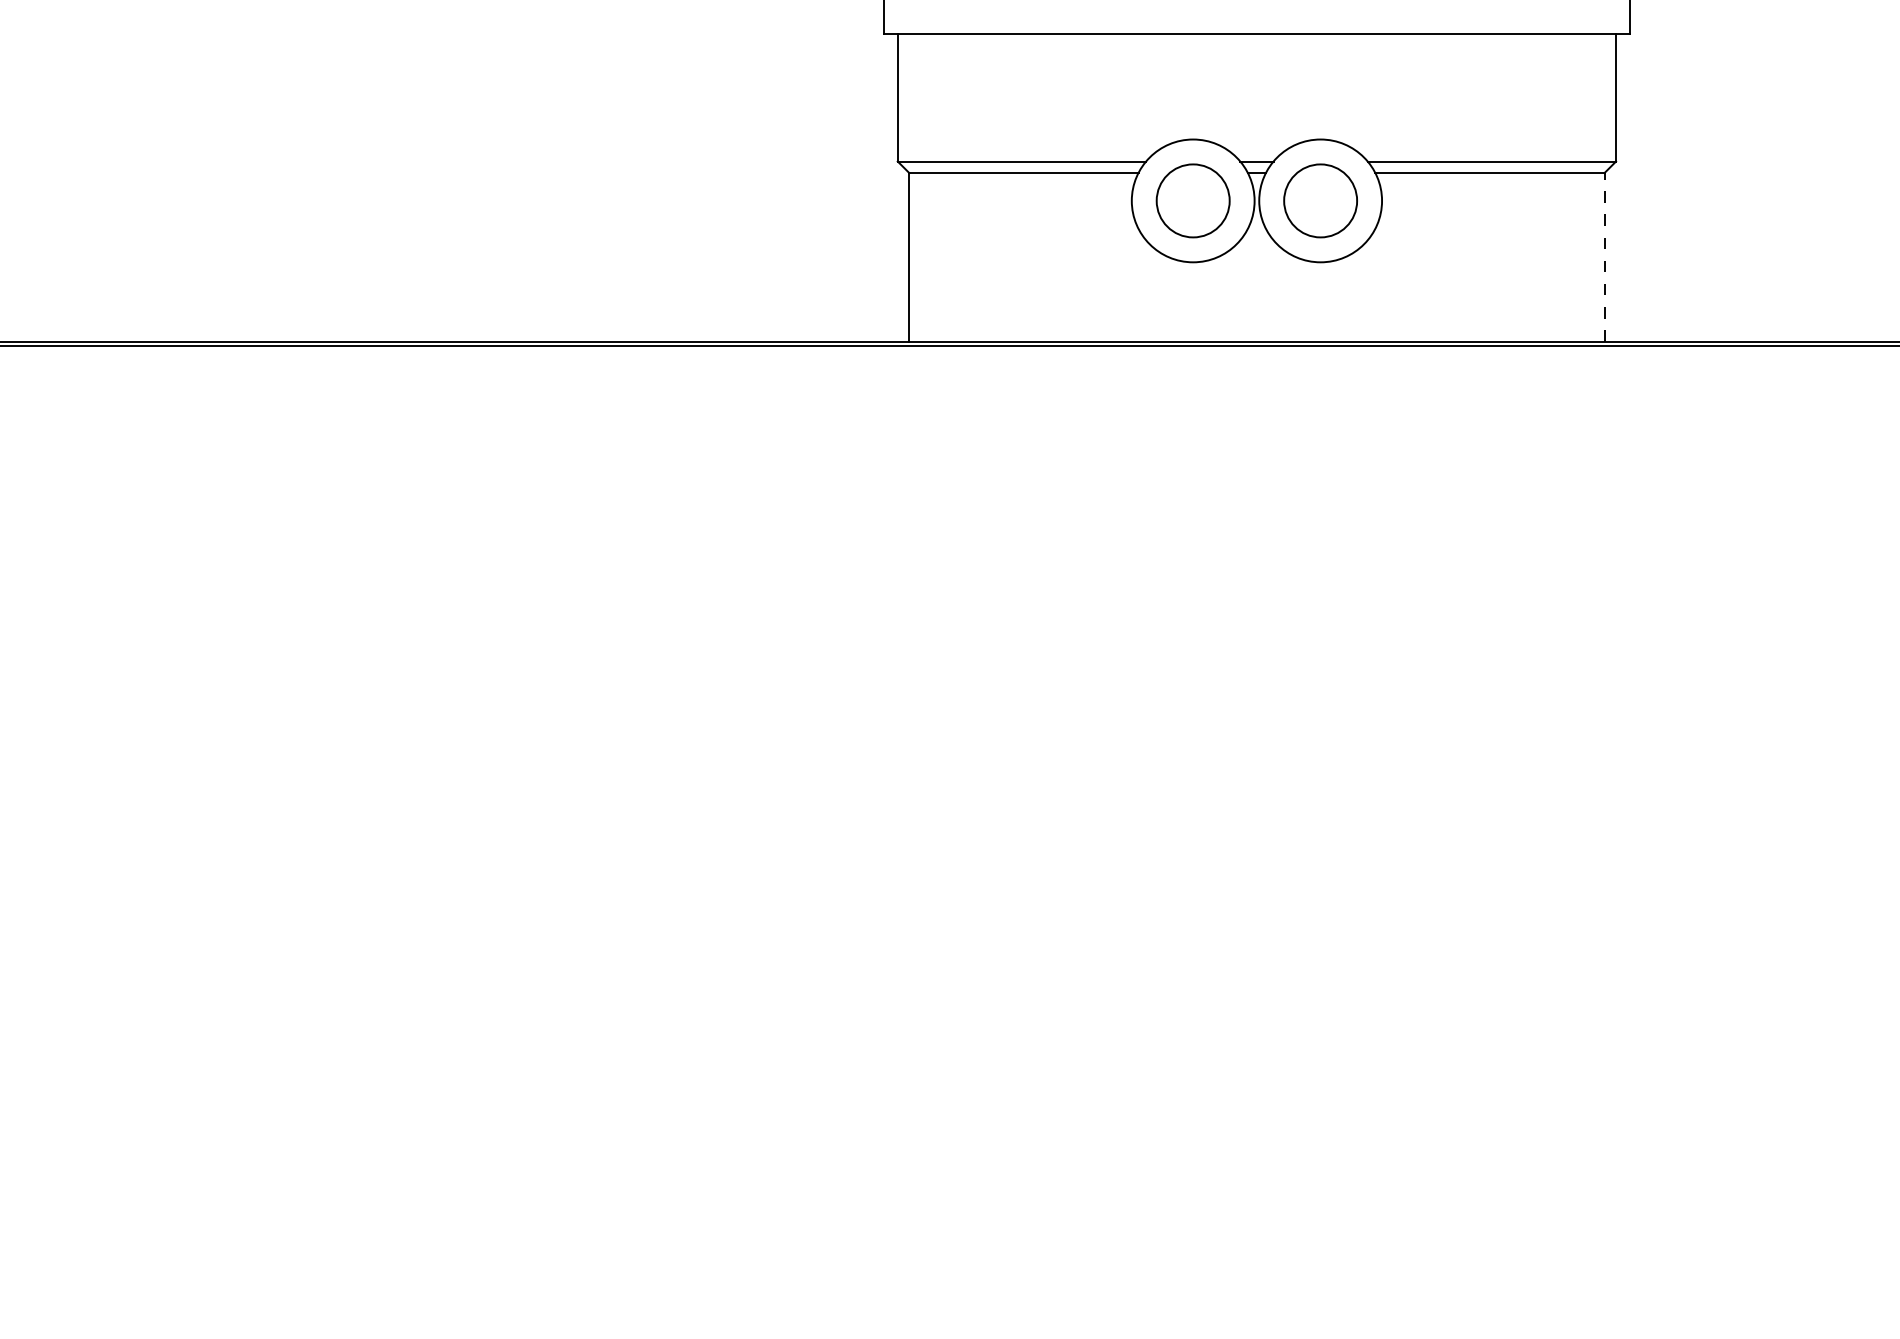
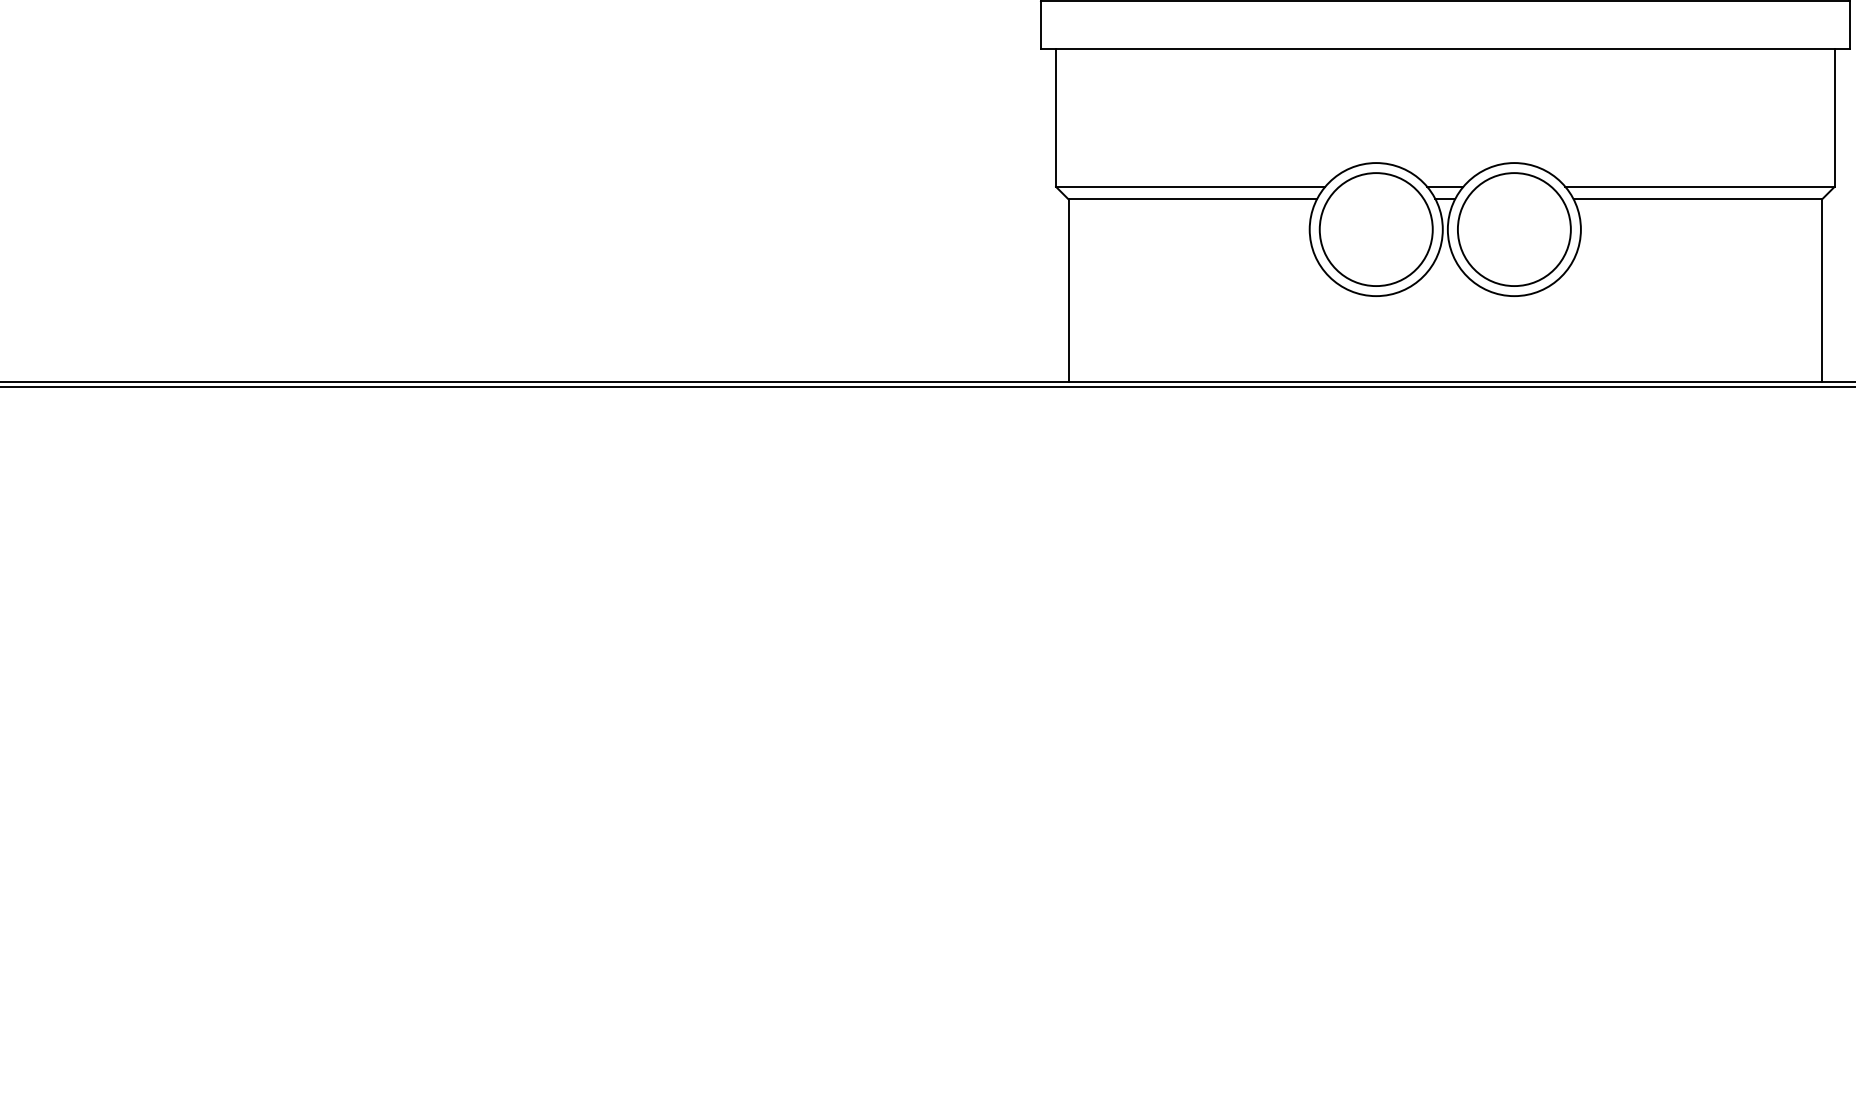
circle: (1193, 200) -> (1376, 229), size x1.43
circle: (1320, 200) -> (1514, 229), size x1.43
line: (1604, 256) -> (1822, 289), dashed -> solid

